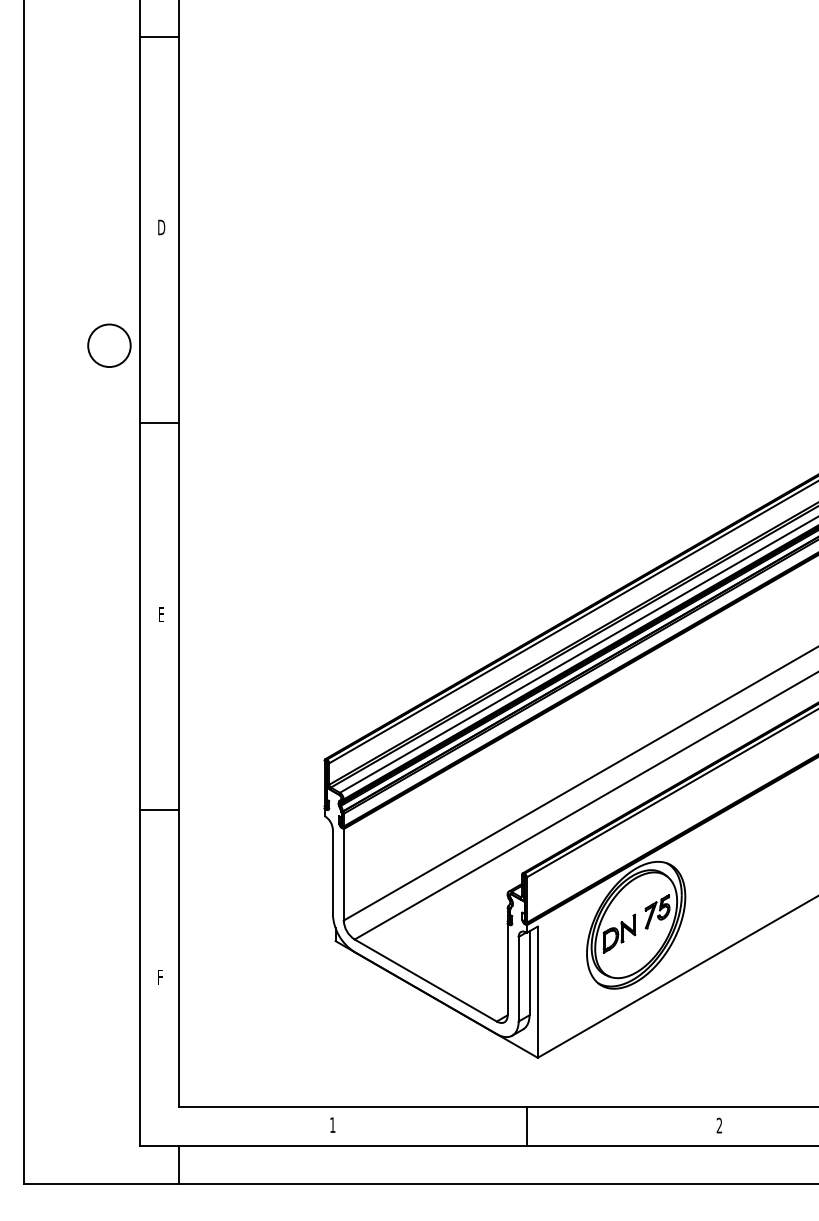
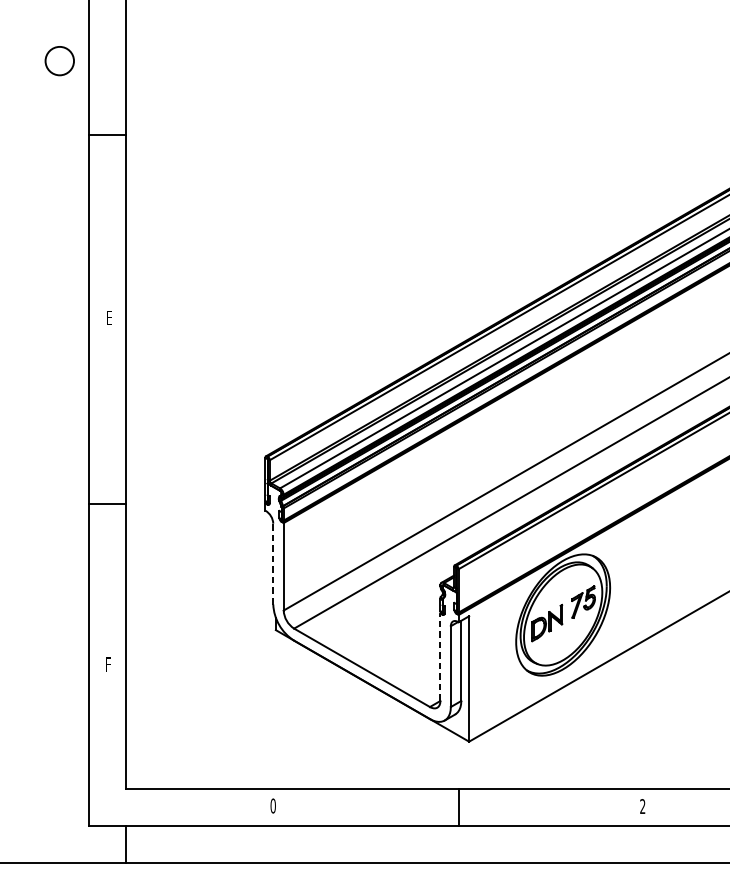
circle: (109, 345) -> (59, 60), size x0.7
line: (332, 871) -> (272, 563), solid -> dashed
line: (507, 969) -> (440, 657), solid -> dashed
text: (332, 1125) -> (272, 806), 1 -> 0

